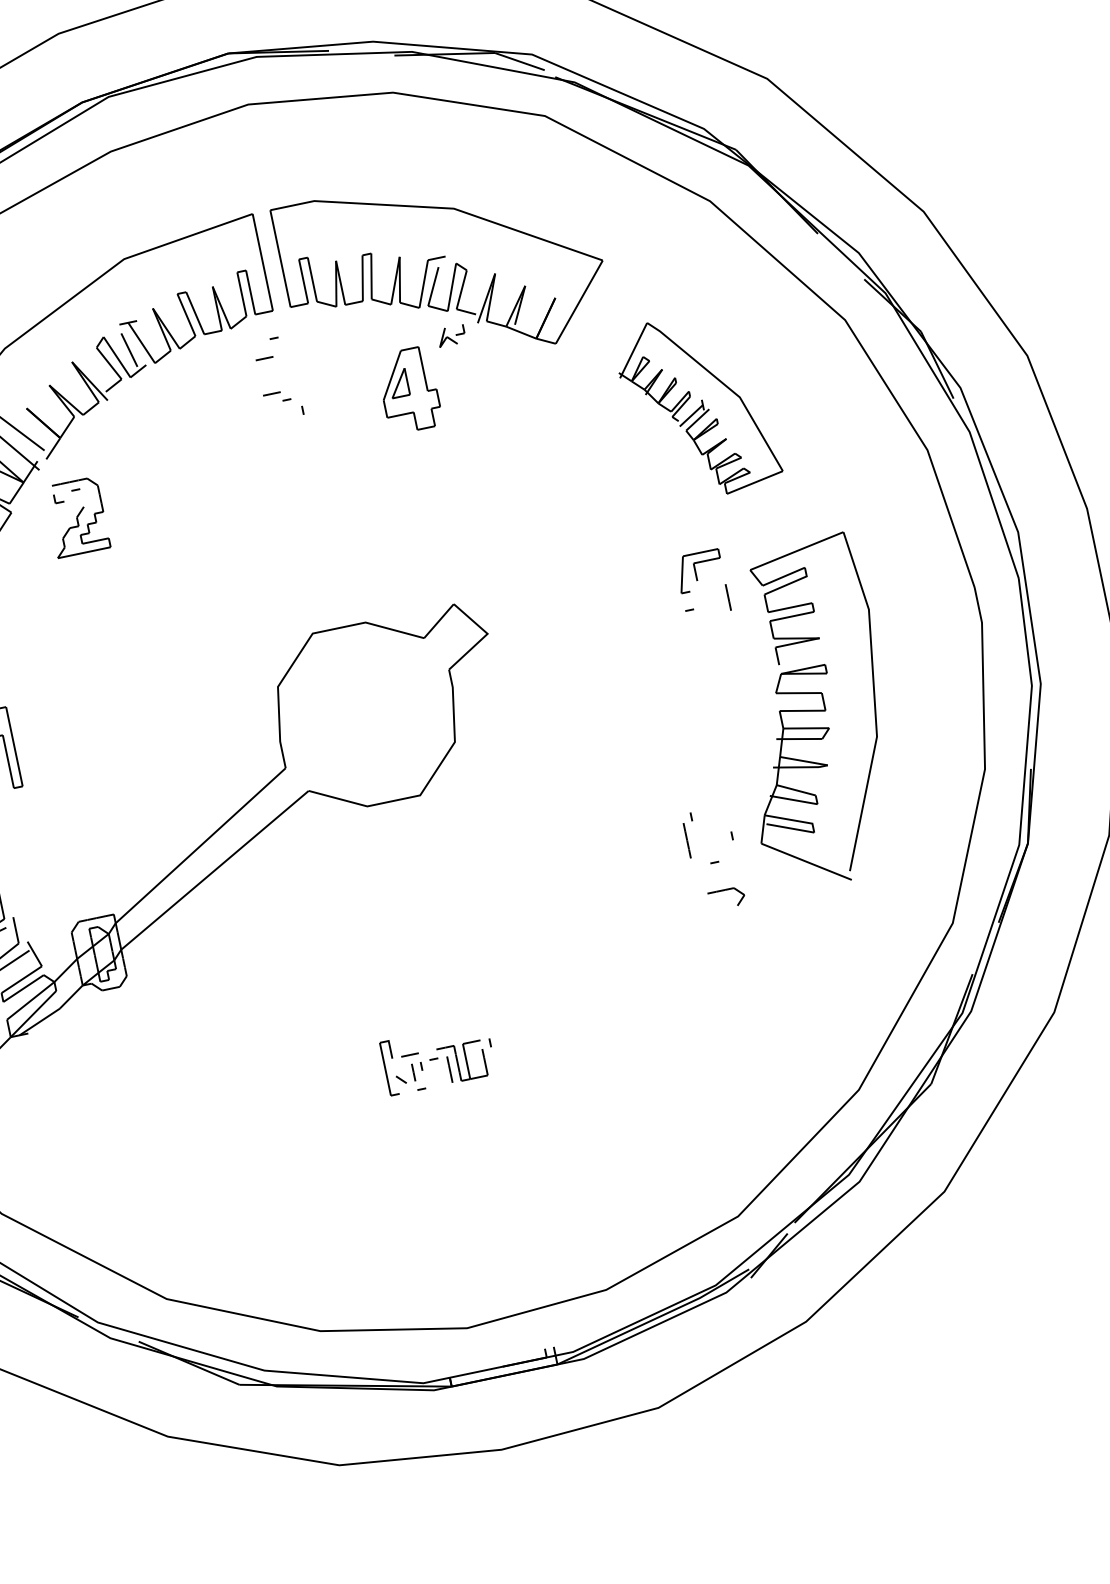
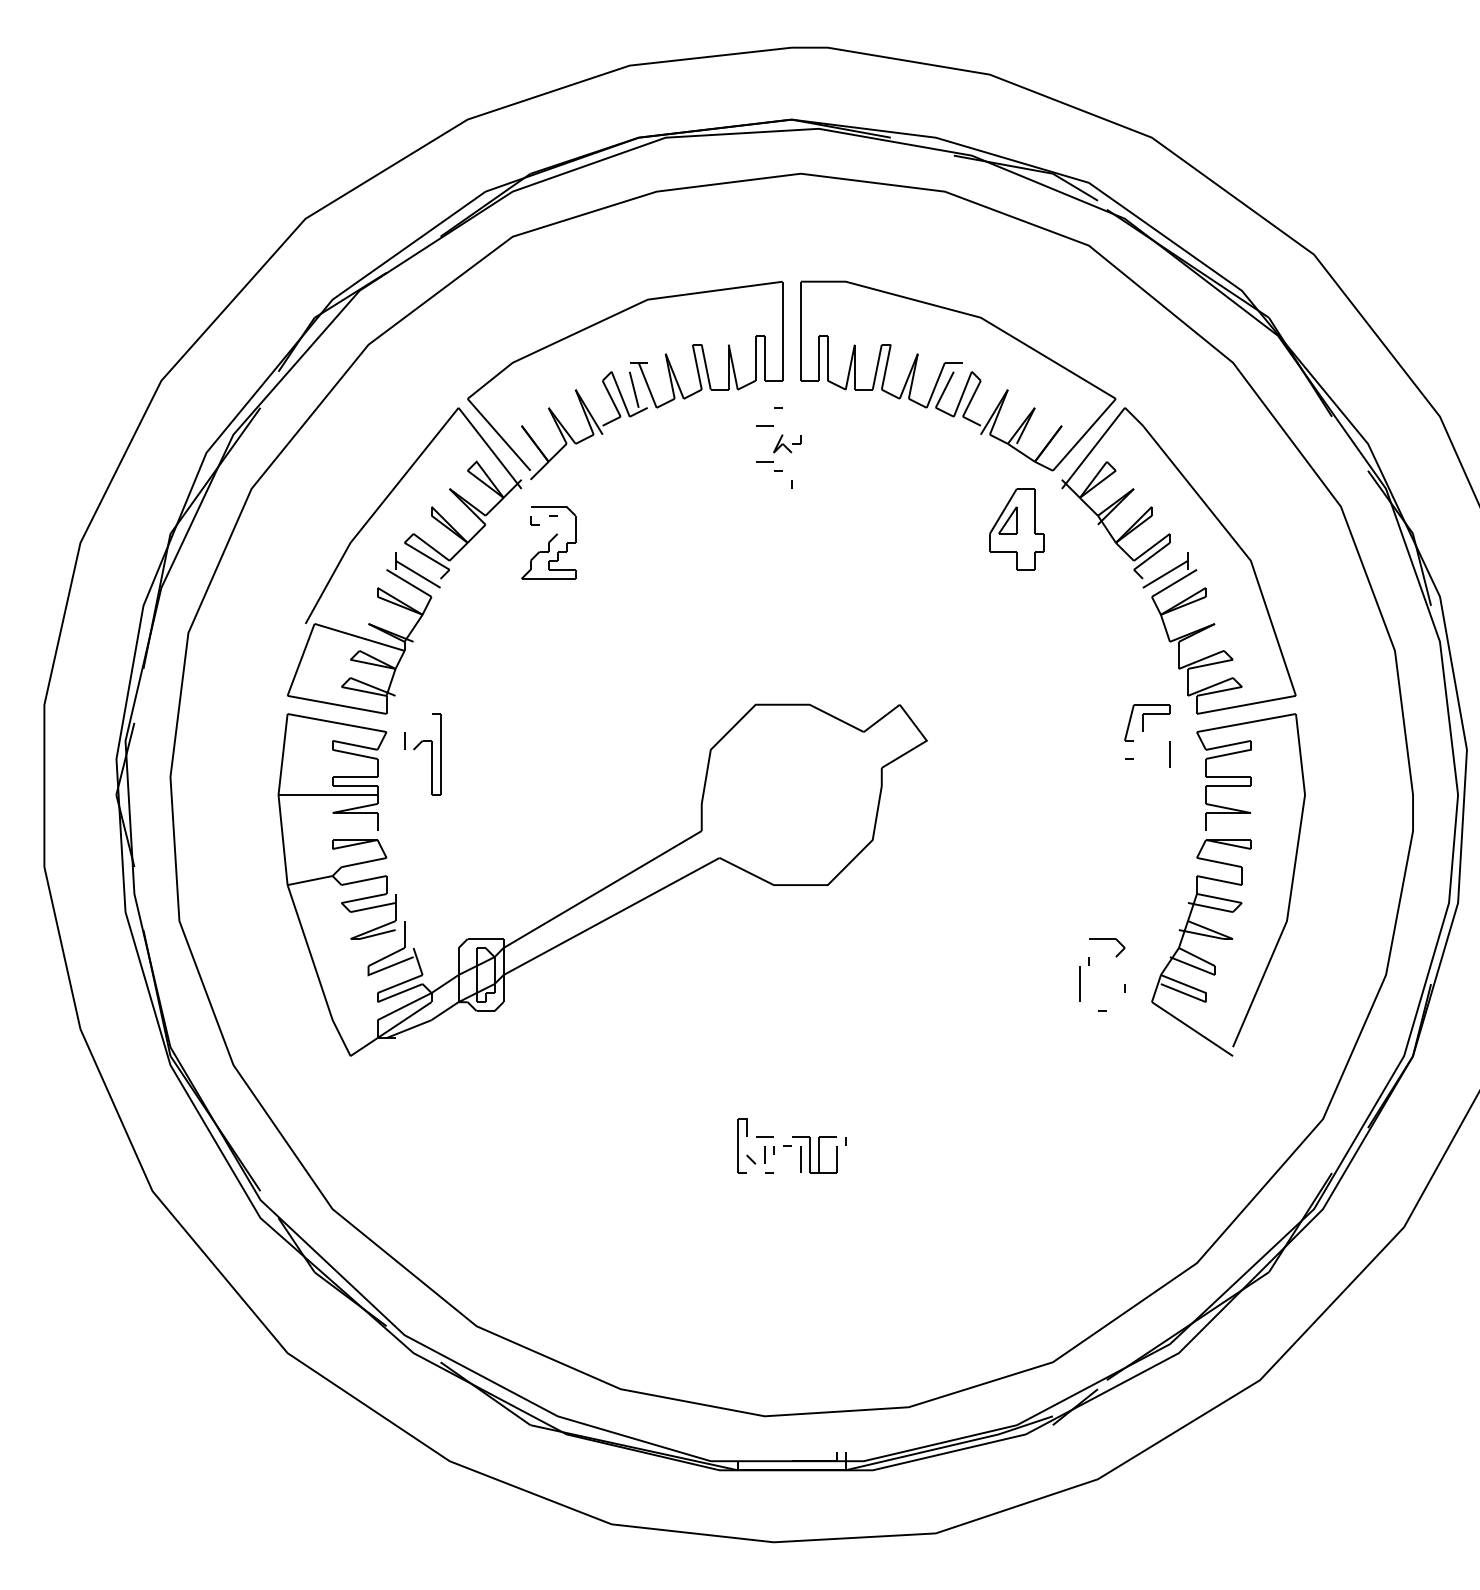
part: (451, 335) -> (787, 443), moved
part: (408, 390) -> (1016, 529), moved
part: (697, 405) -> (1178, 560), size x1.67
part: (725, 890) -> (1107, 939), moved

